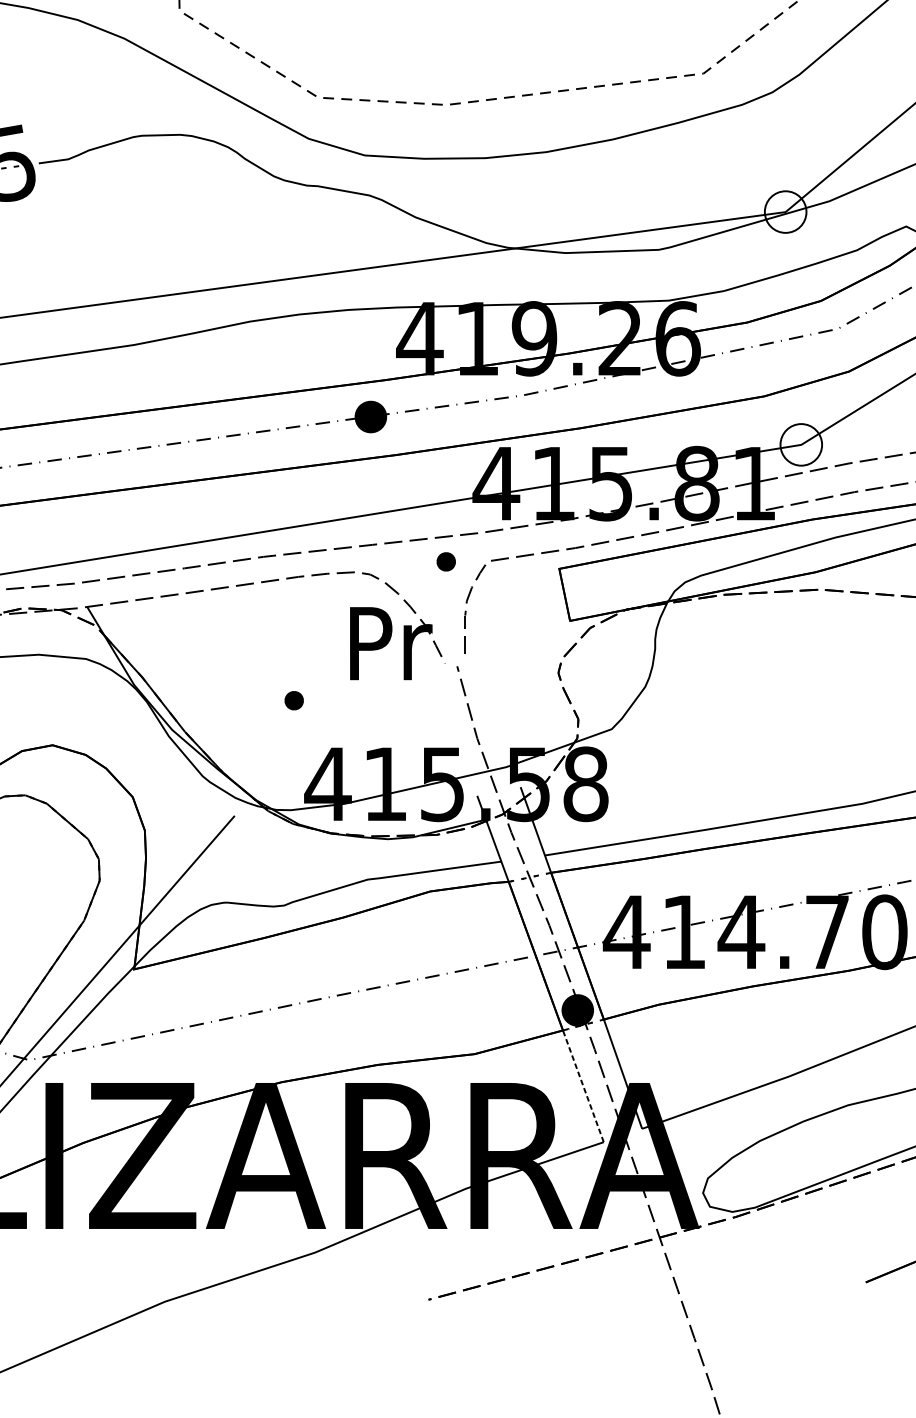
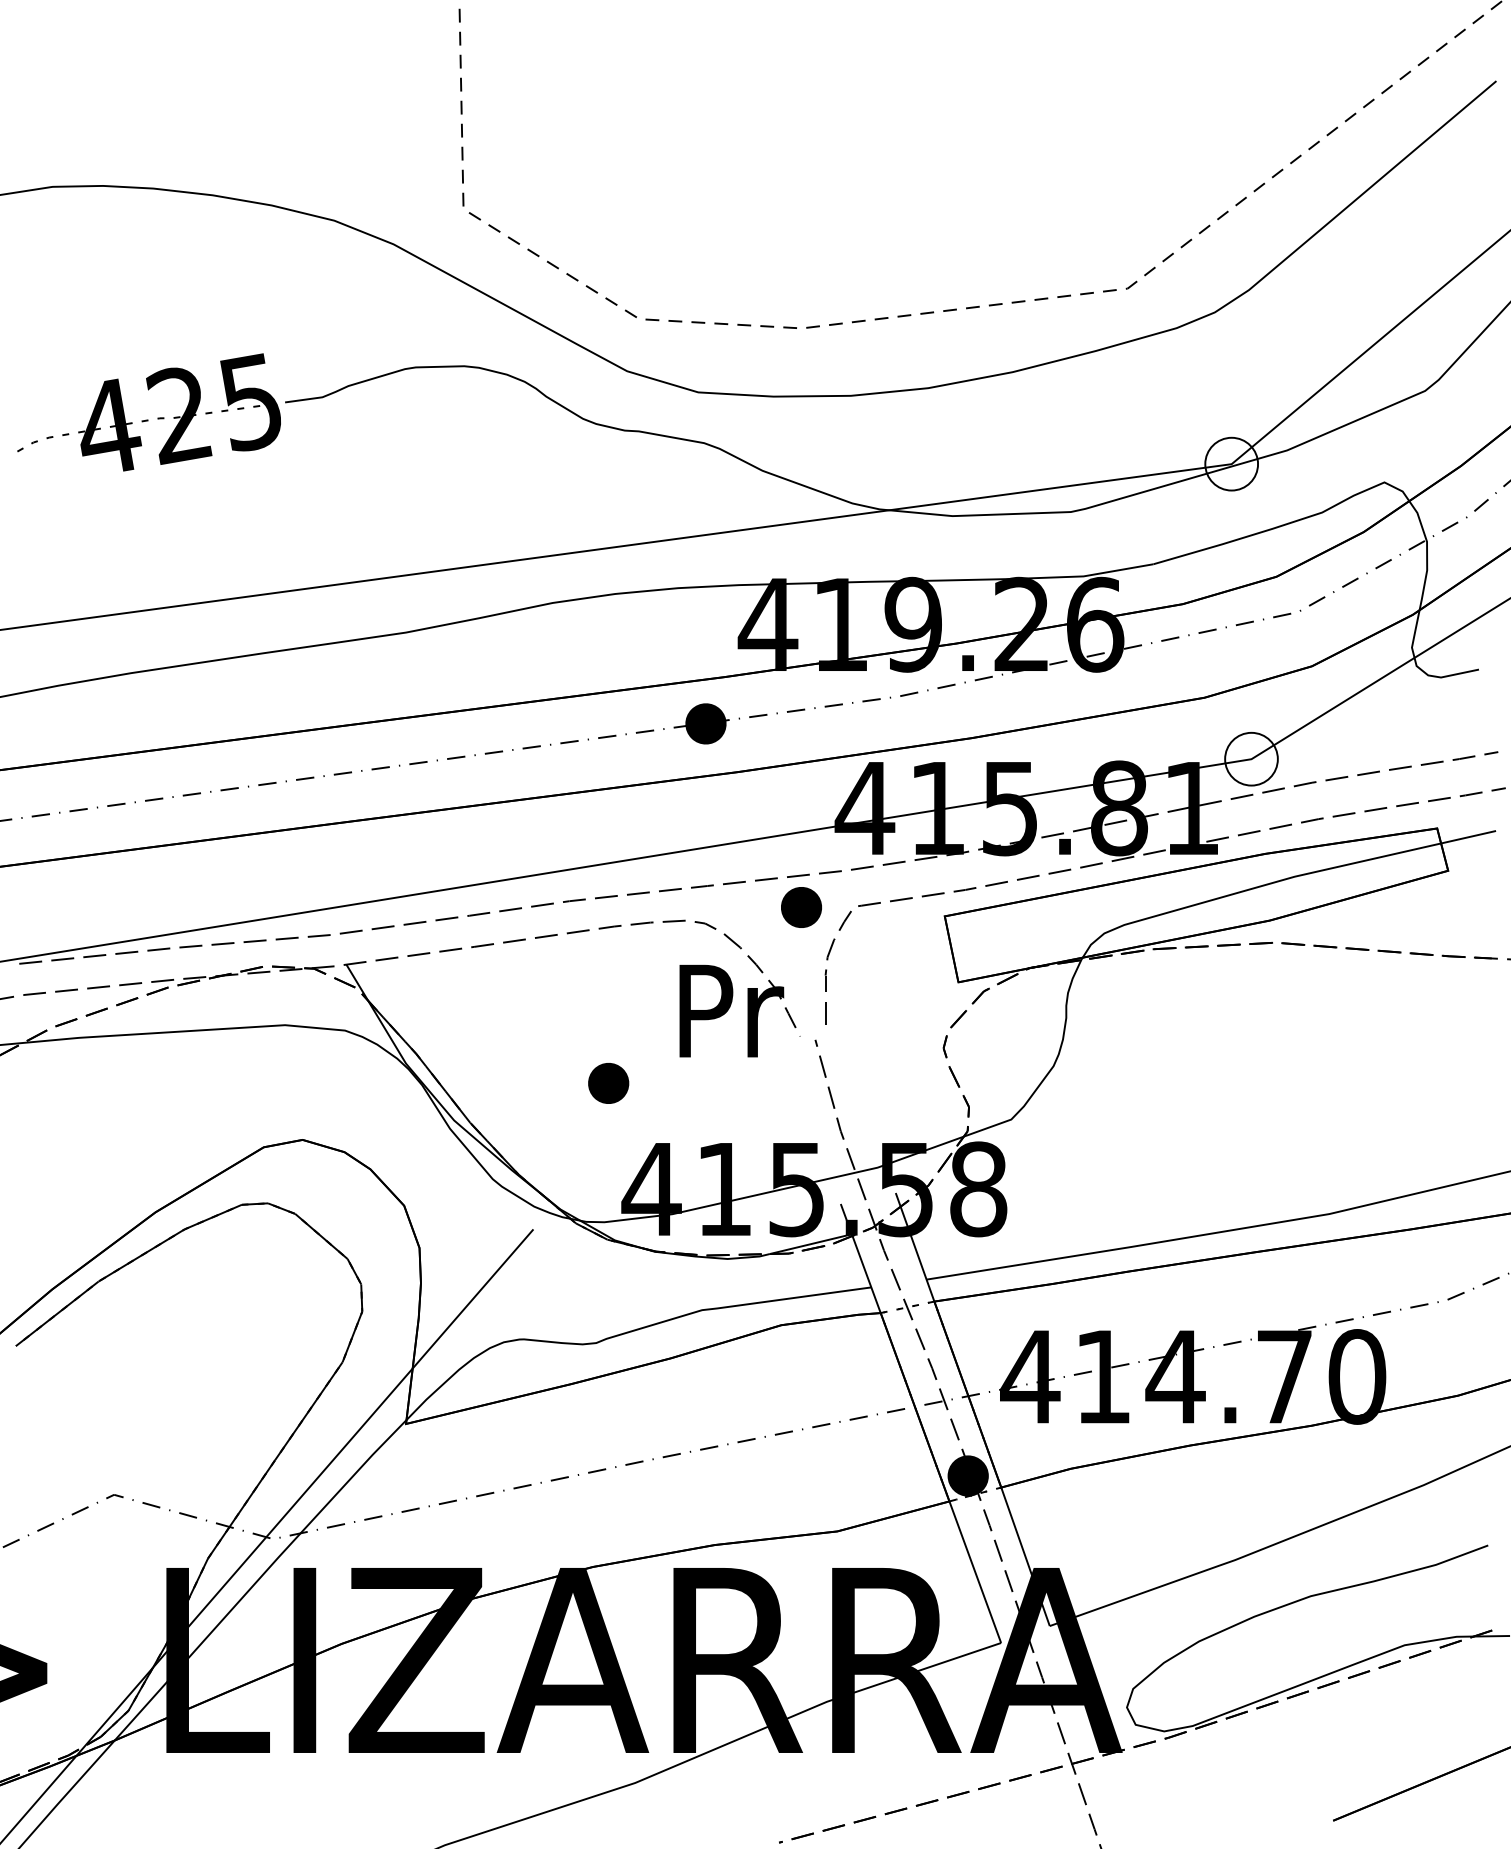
part: (446, 561) -> (801, 907), size x1.67
part: (293, 700) -> (608, 1083), size x1.67
line: (583, 1085) -> (975, 1571), dashed -> solid

